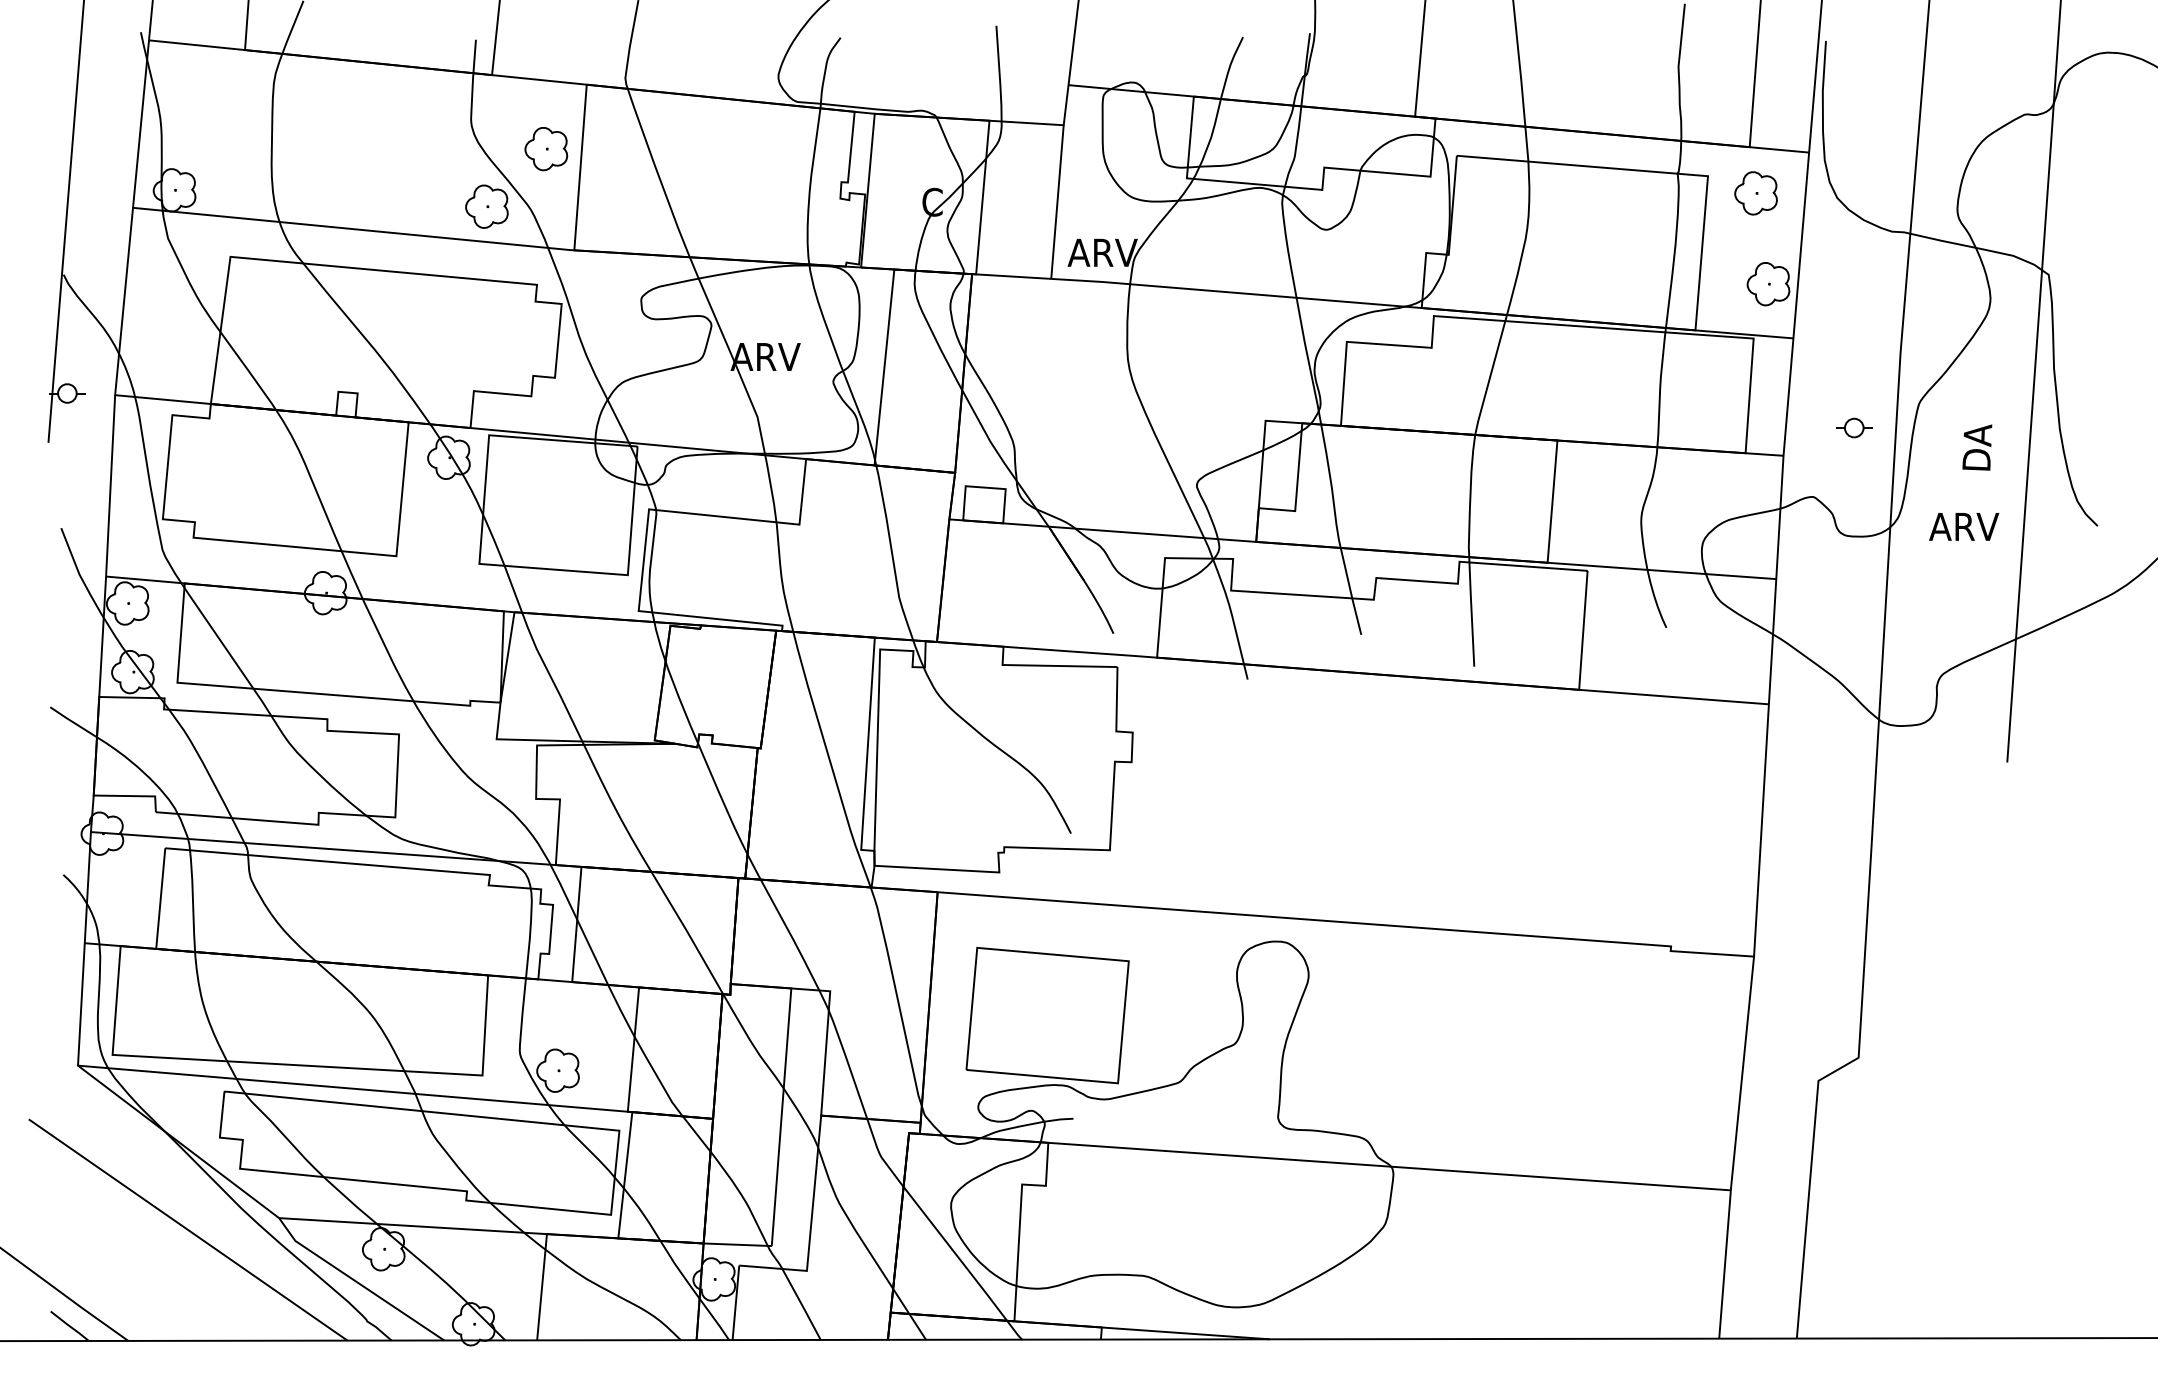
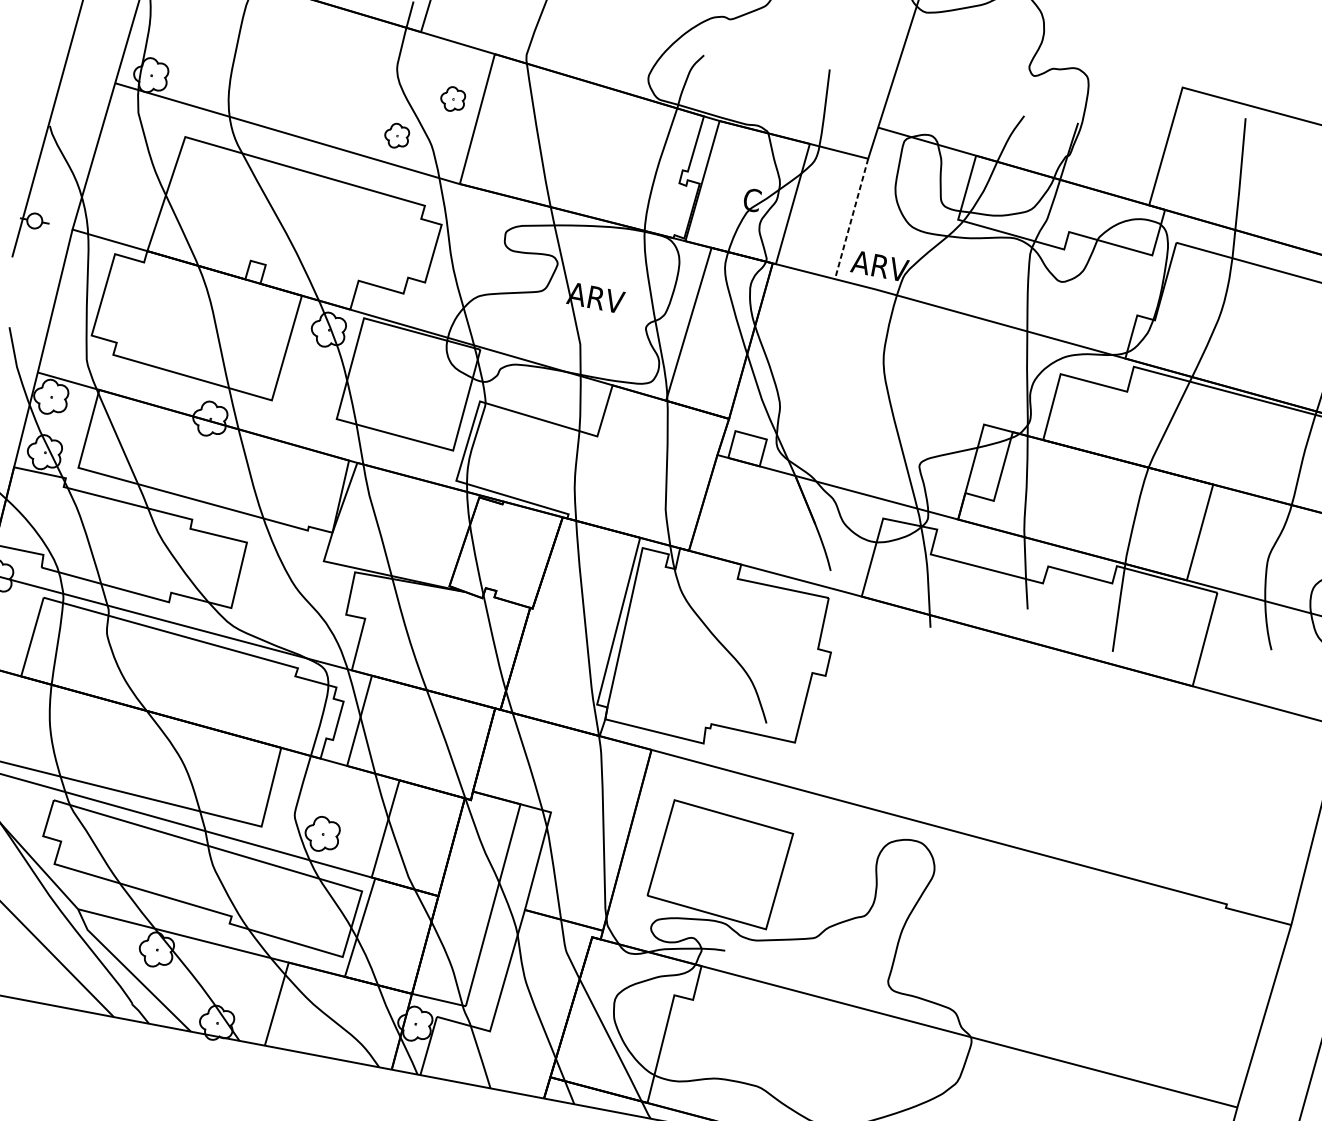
part: (546, 149) -> (453, 99), size x0.7
line: (1057, 202) -> (851, 219), solid -> dashed
part: (486, 206) -> (396, 135), size x0.7

